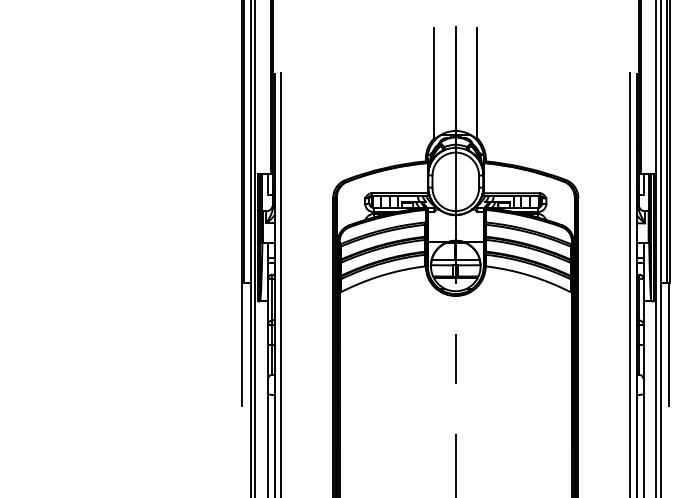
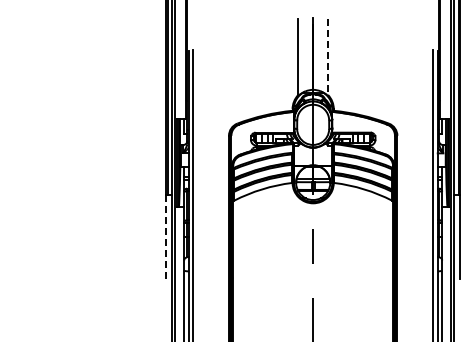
line: (478, 83) -> (328, 57), solid -> dashed
line: (242, 345) -> (166, 237), solid -> dashed

